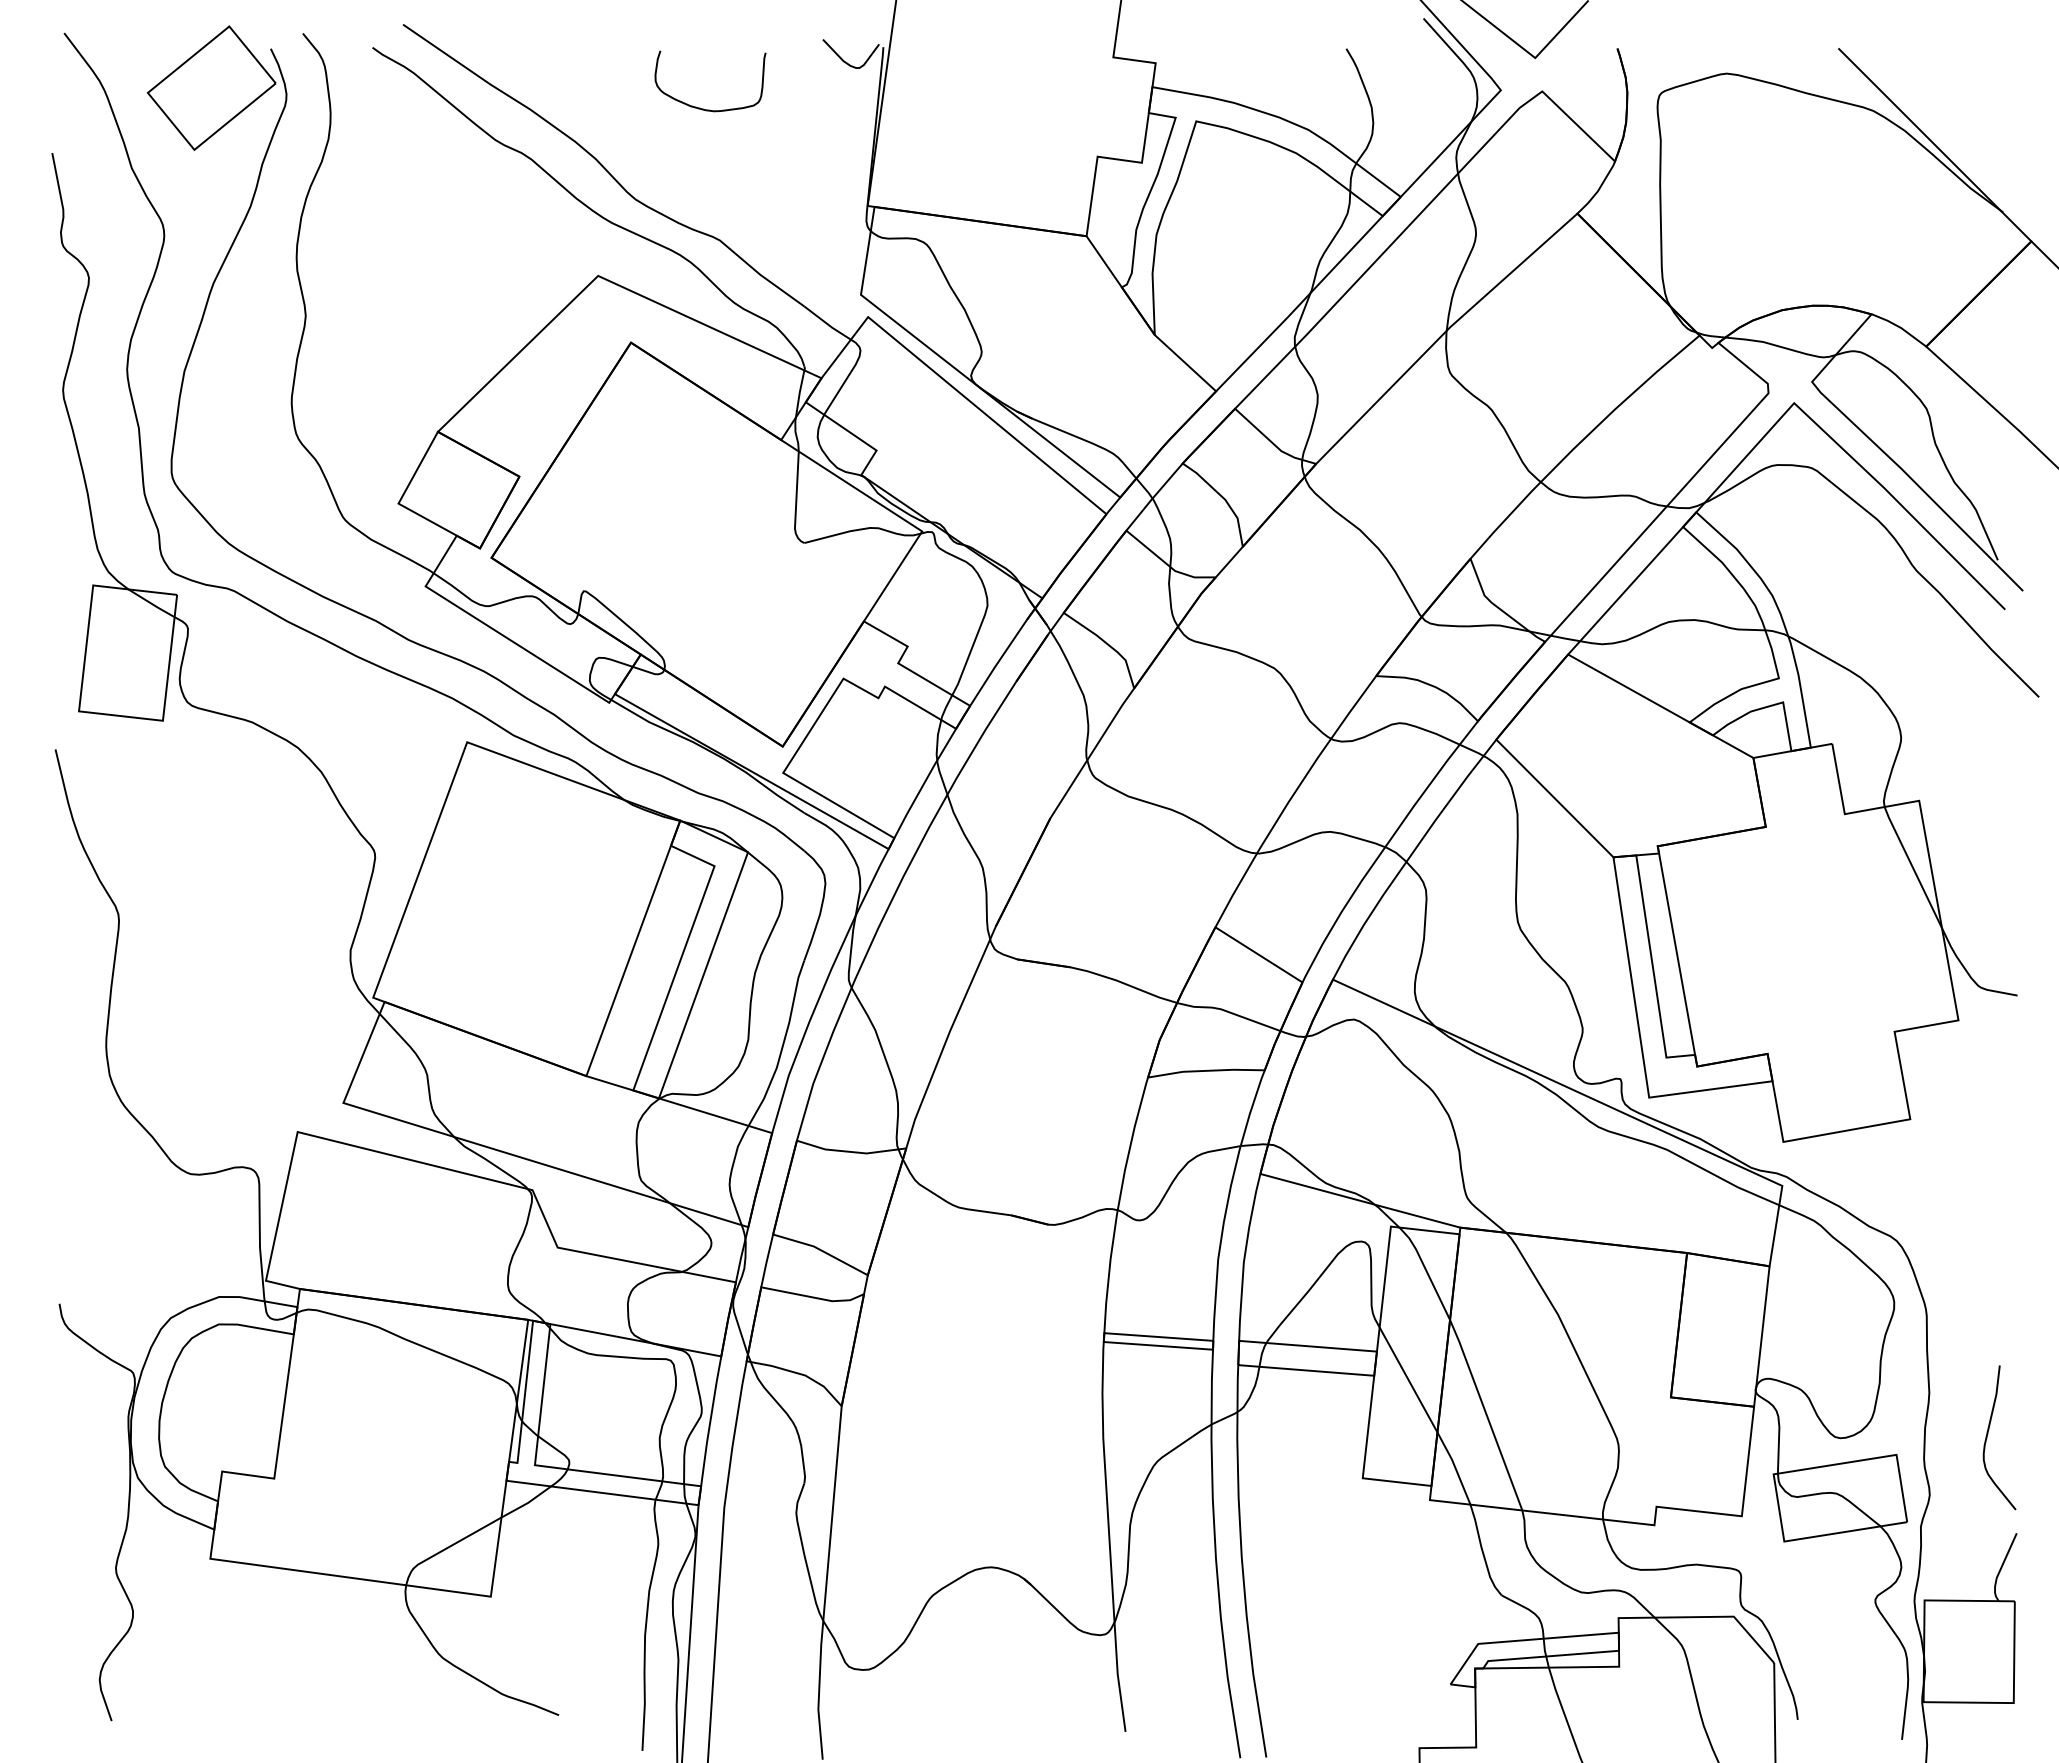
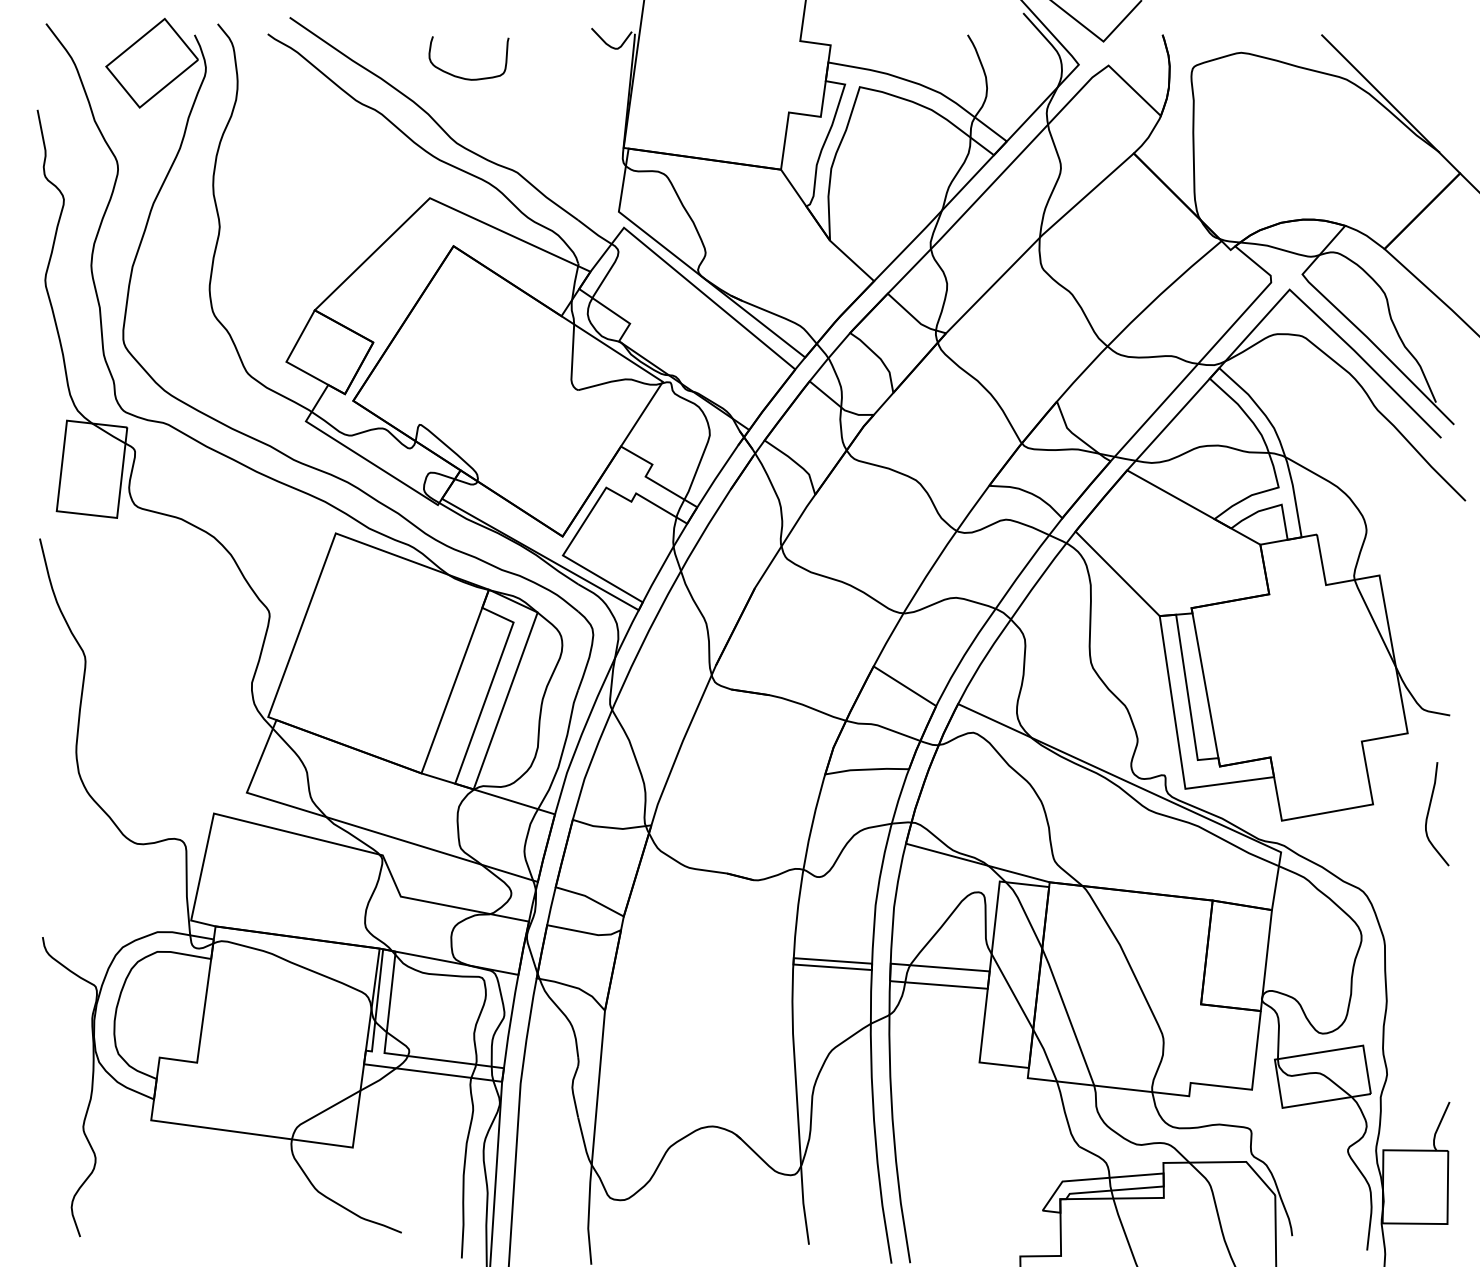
curve: (700, 107) -> (461, 77), moved
curve: (1988, 1434) -> (1429, 811), moved

